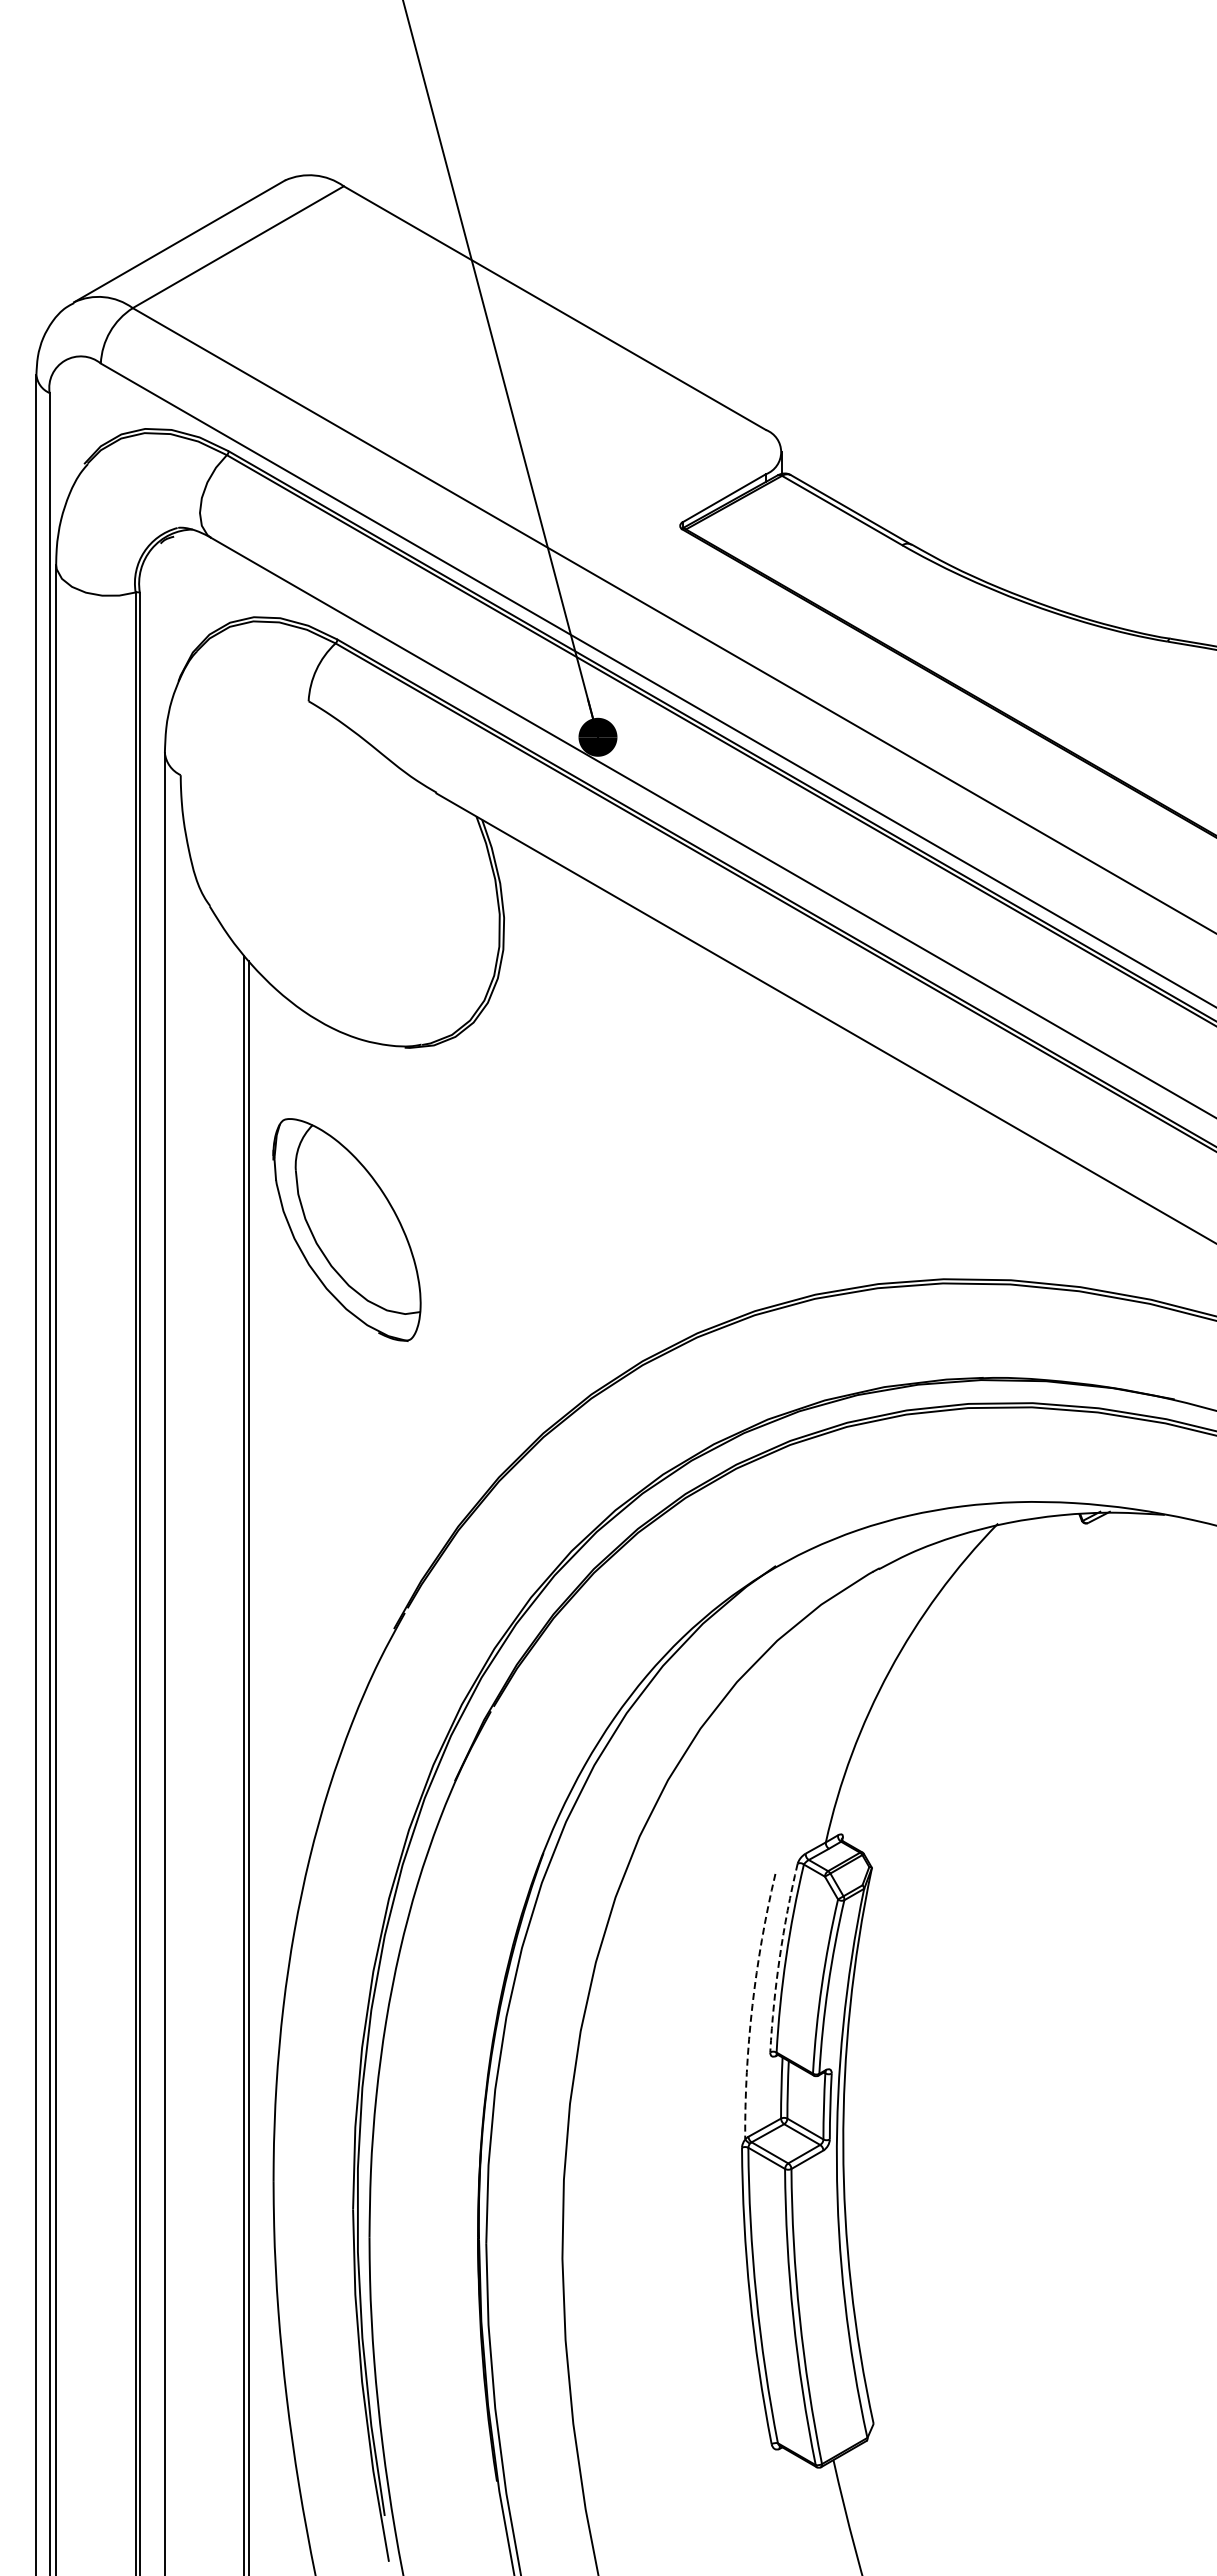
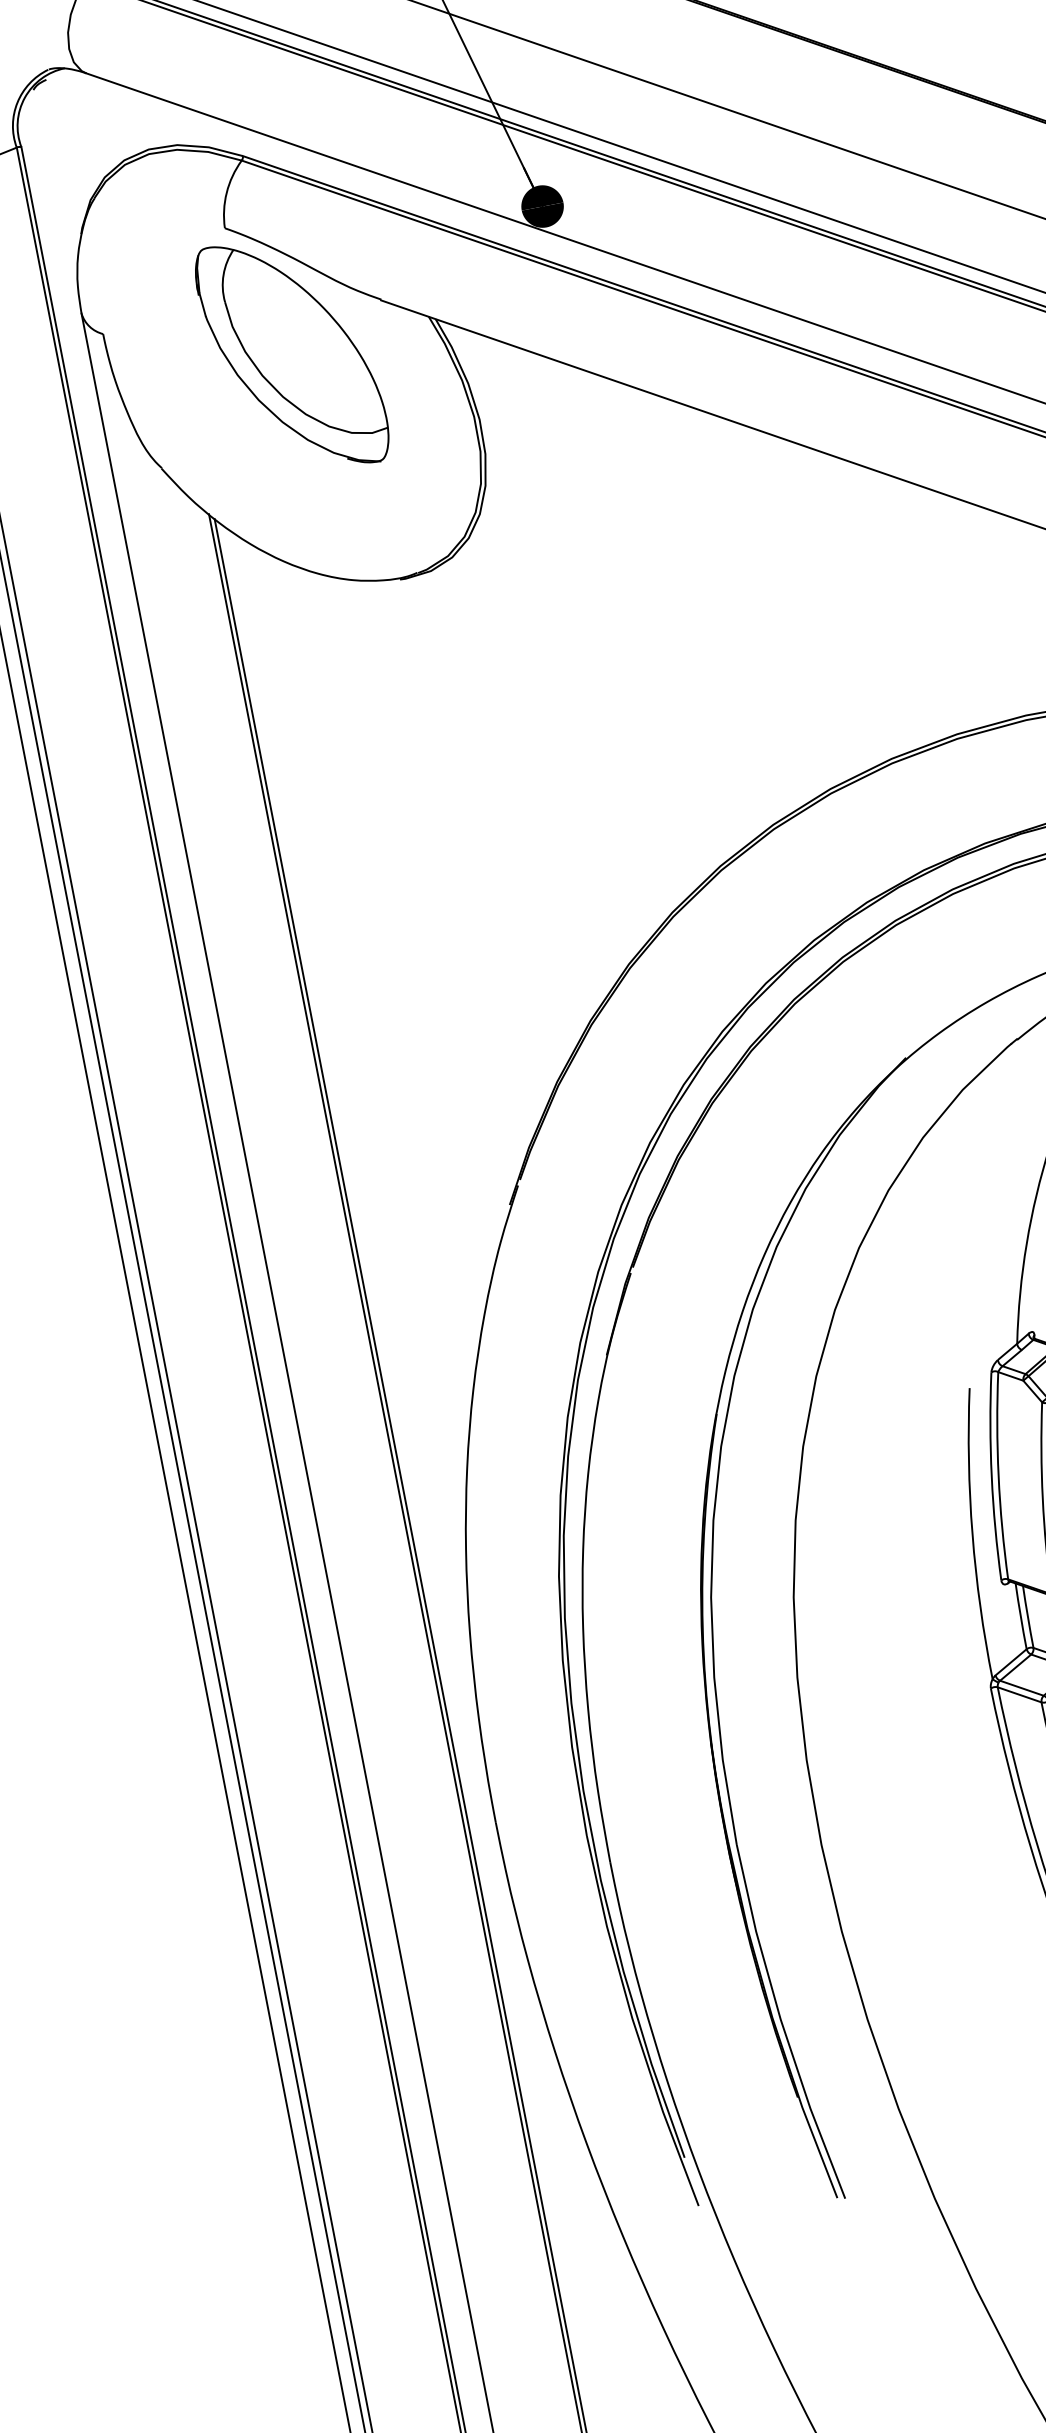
part: (346, 1229) -> (291, 354), moved
arc: (779, 1957) -> (991, 1476), dashed -> solid
arc: (752, 2005) -> (972, 1533), dashed -> solid

